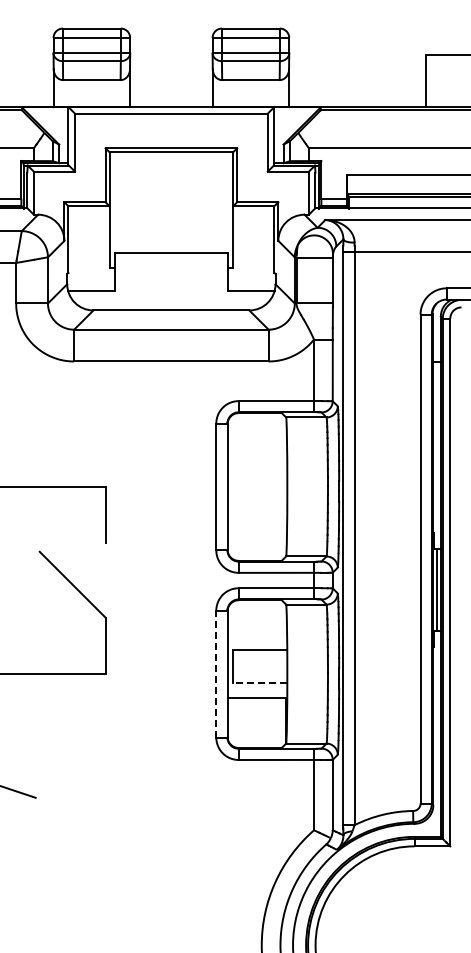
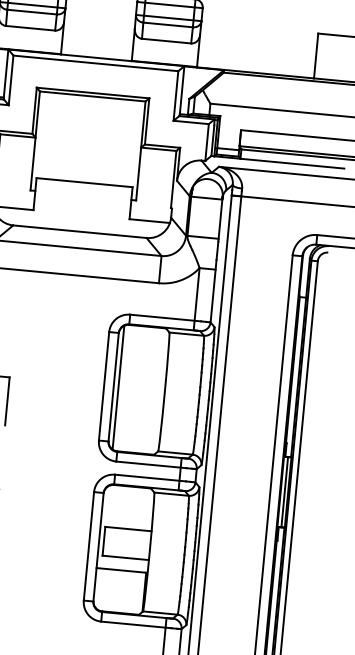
line: (233, 486) -> (118, 387), added
line: (216, 673) -> (89, 545), dashed -> solid
line: (259, 683) -> (125, 557), dashed -> solid

